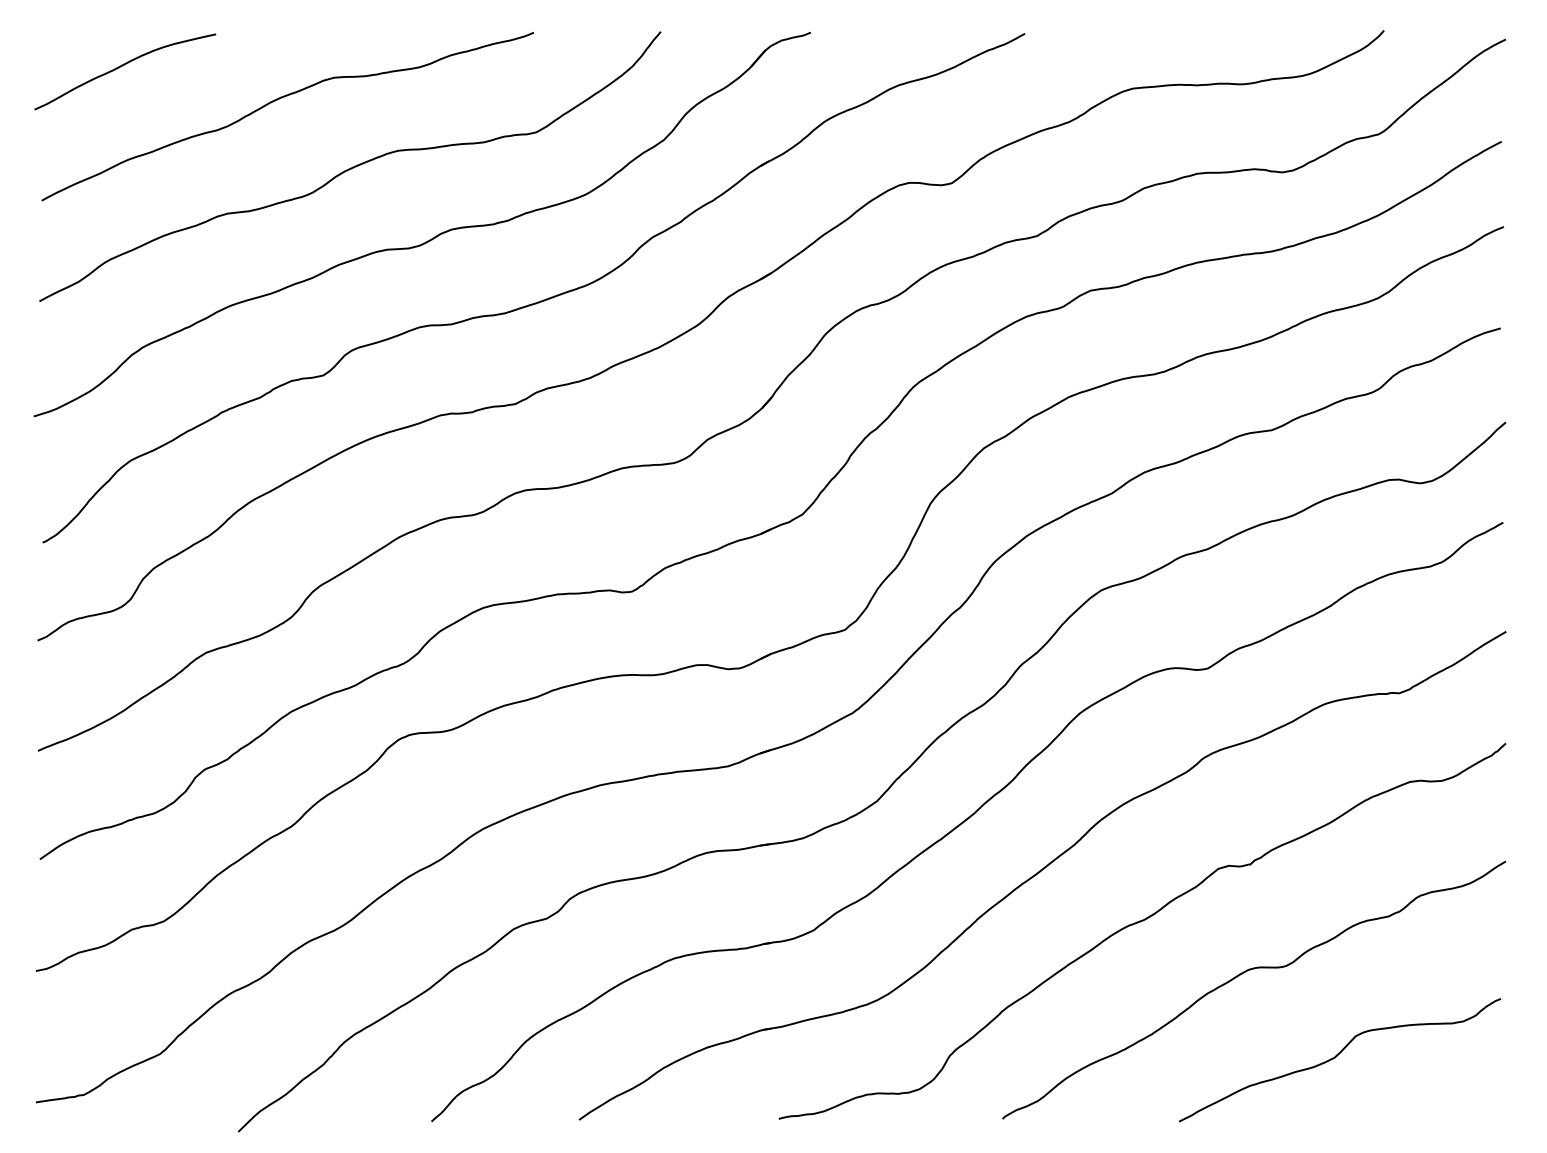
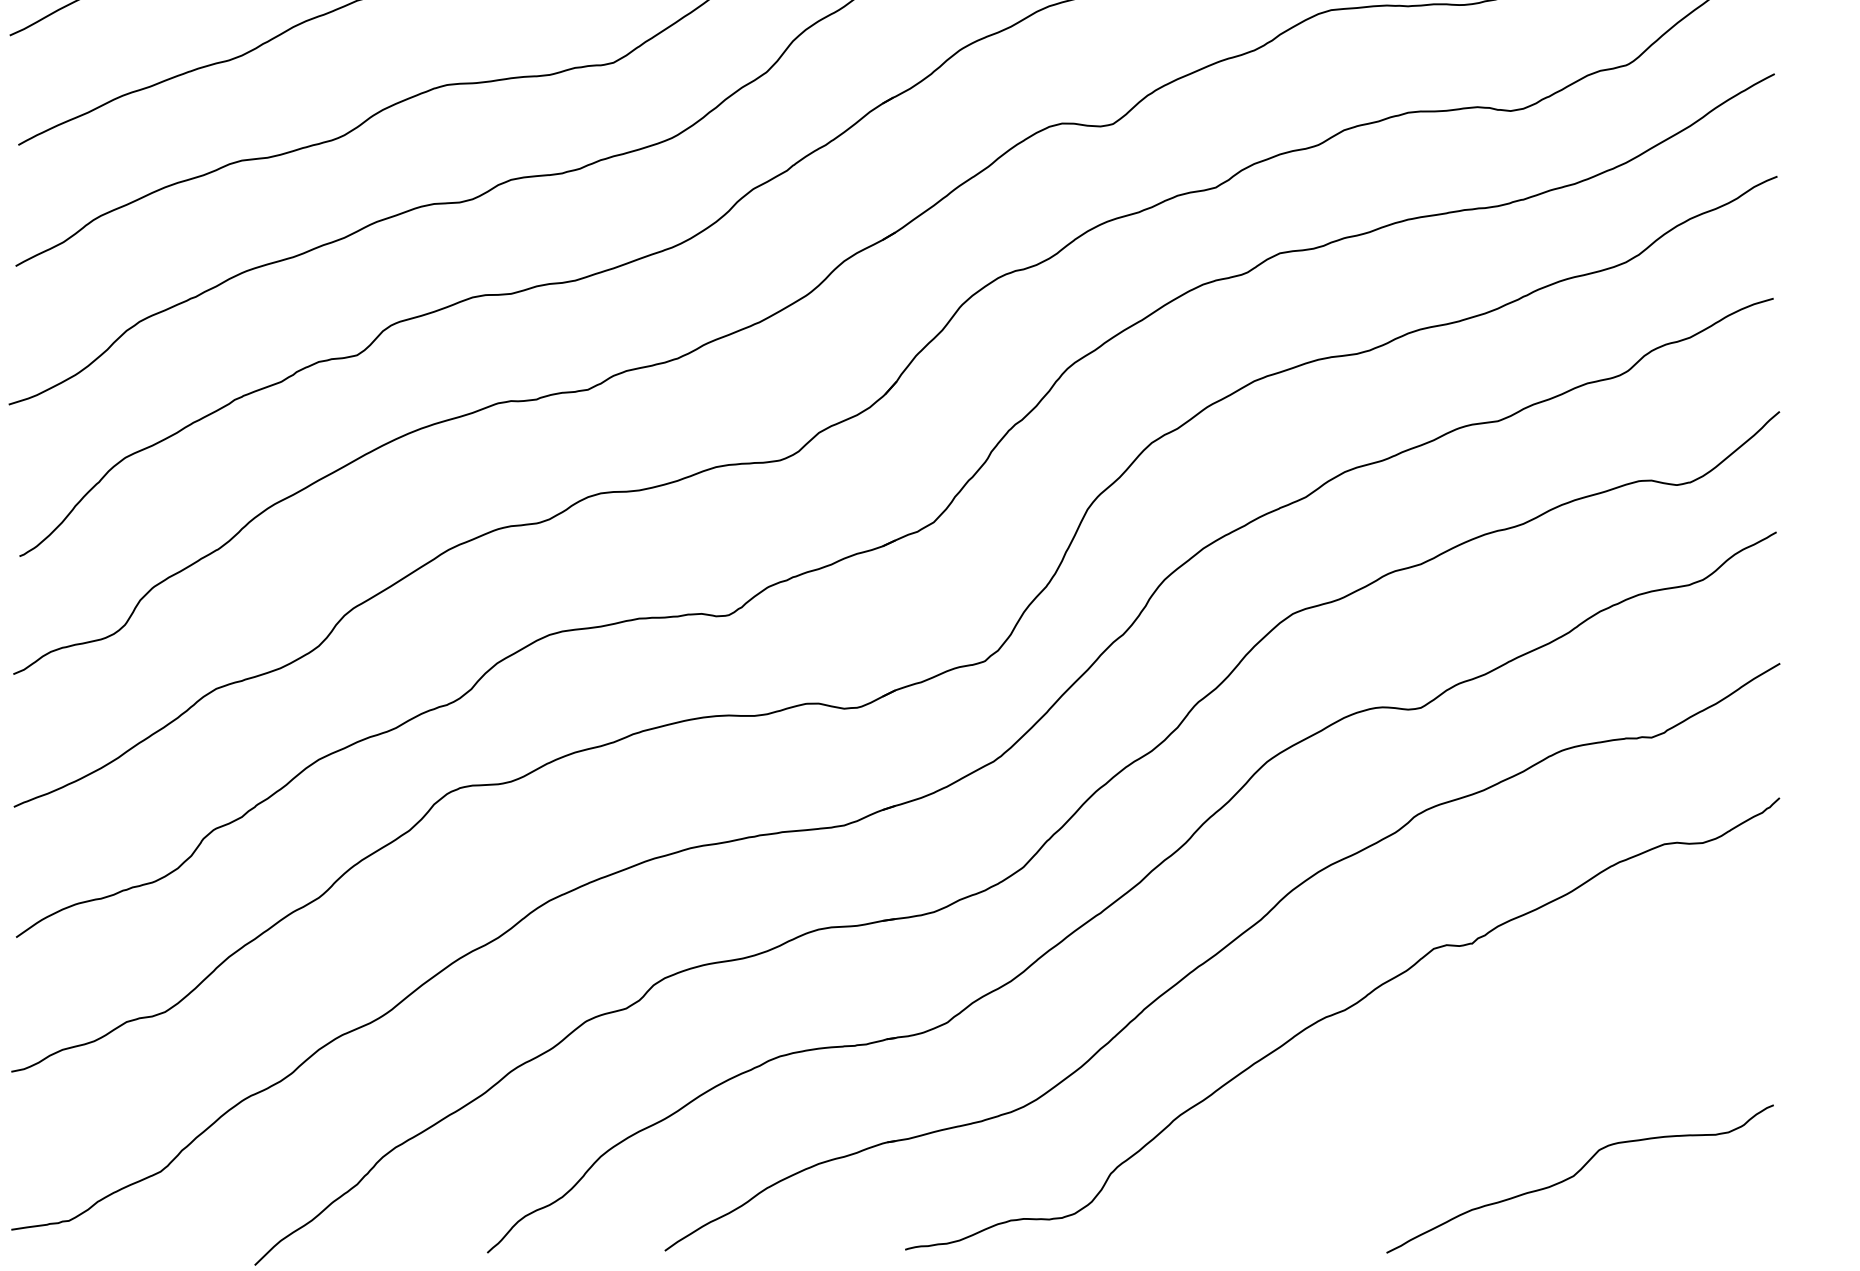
curve: (1244, 973) -> (1465, 1074), removed

